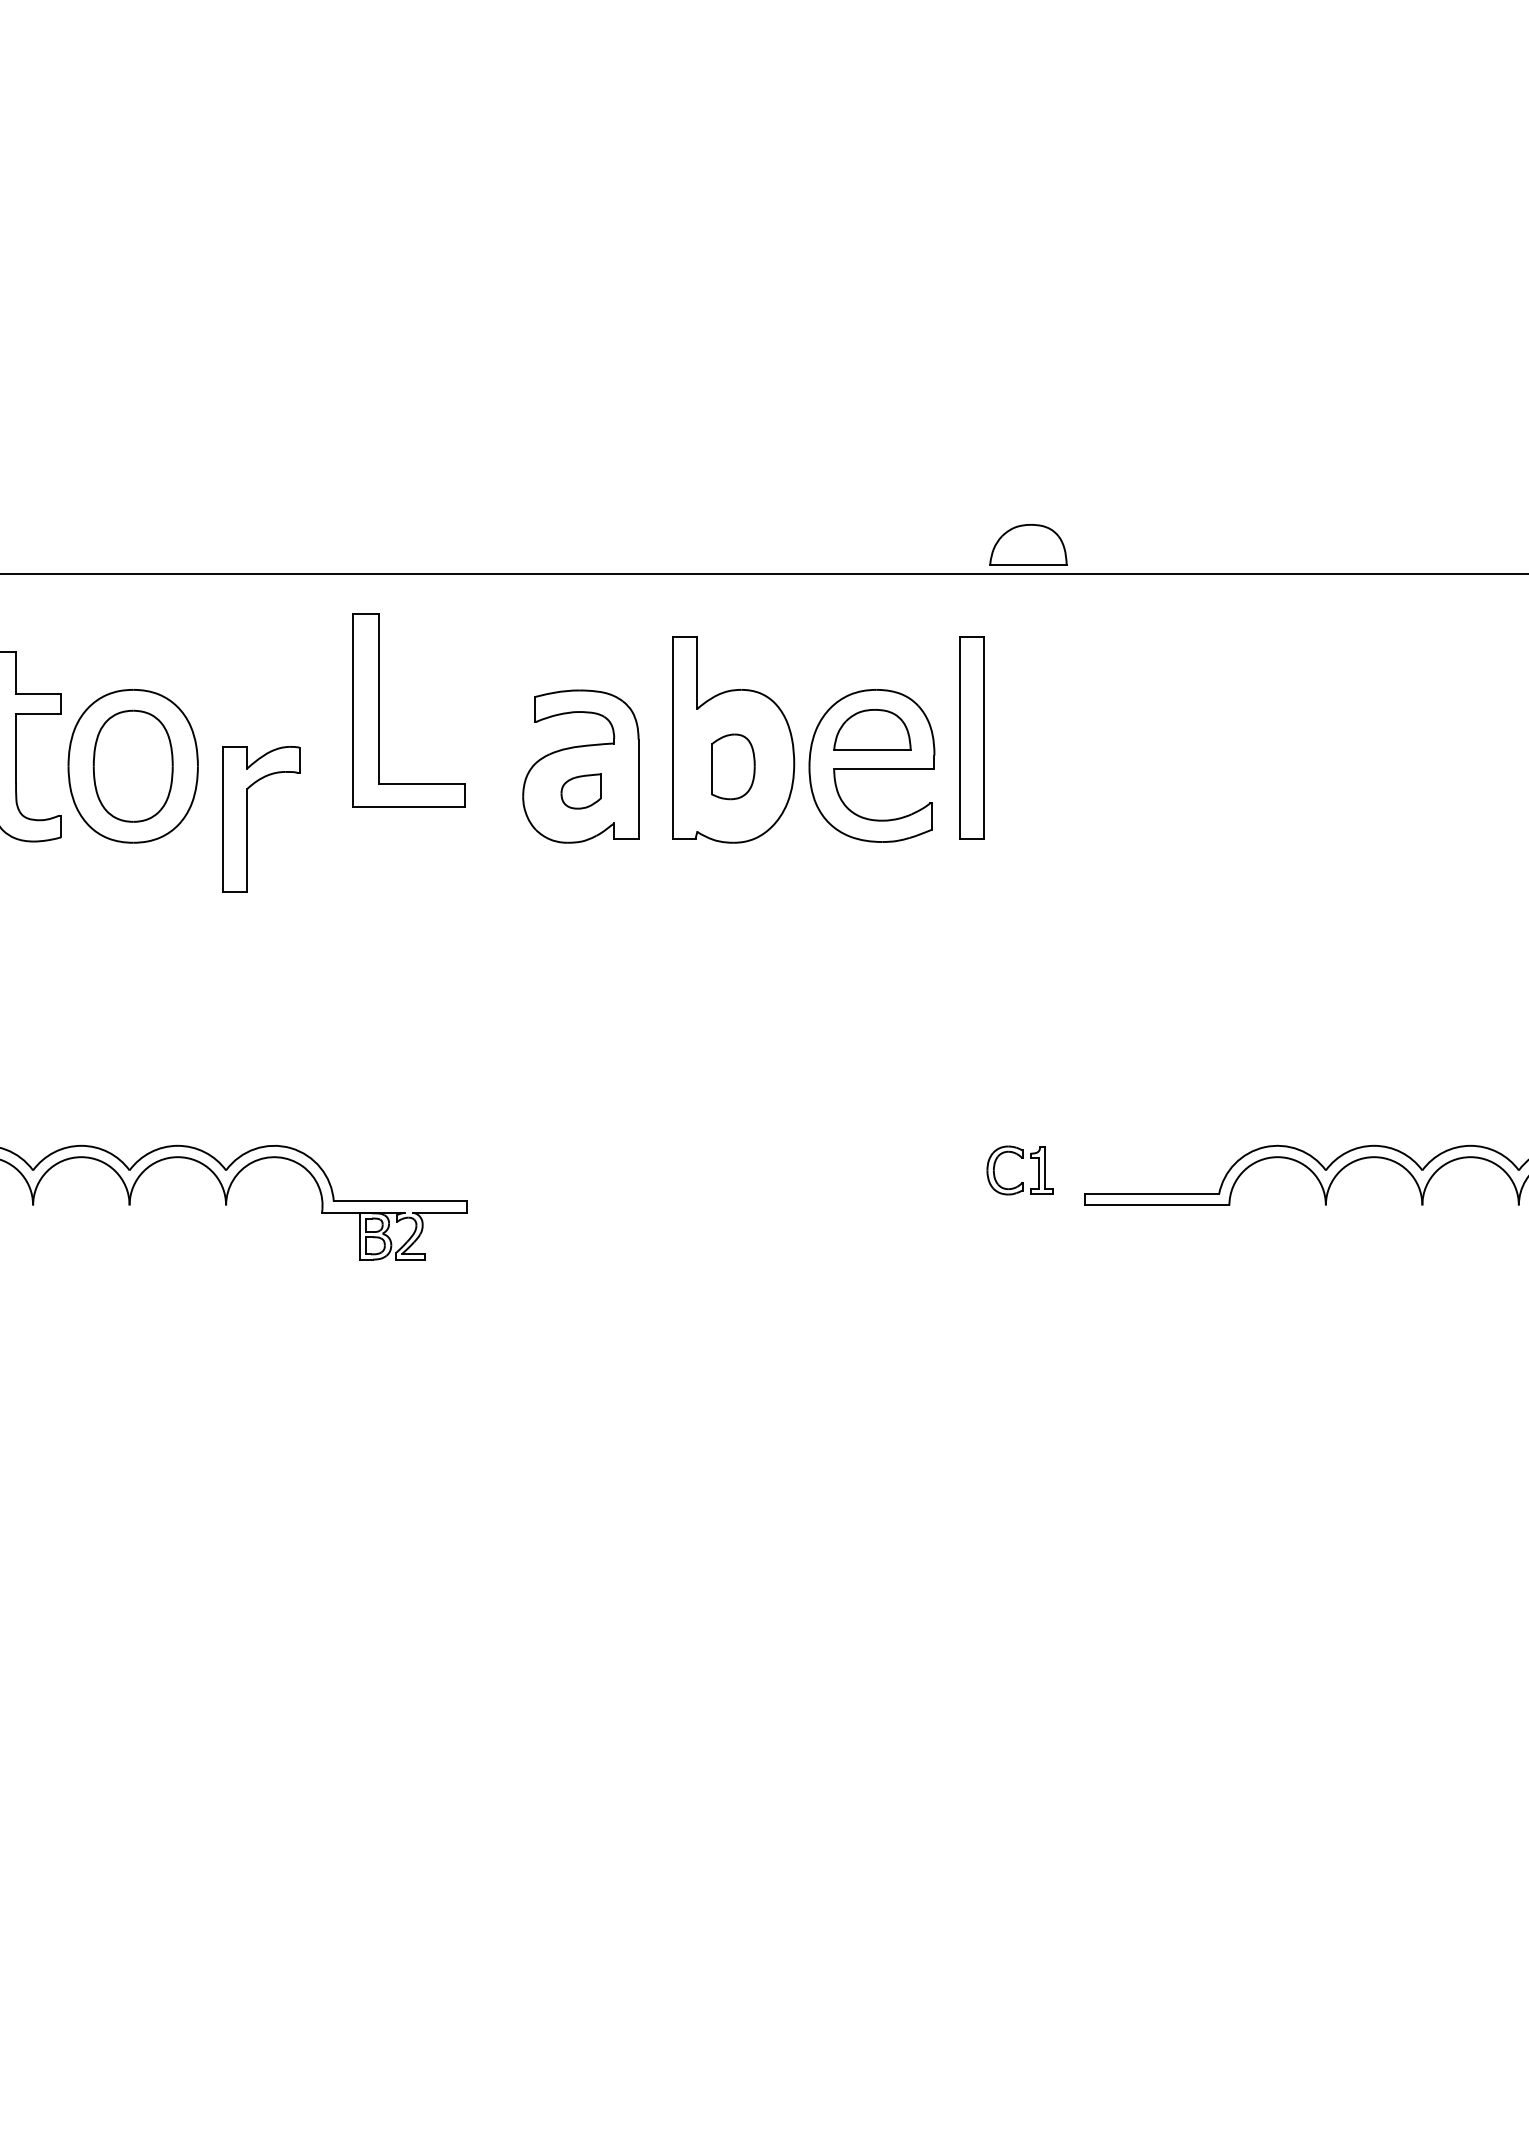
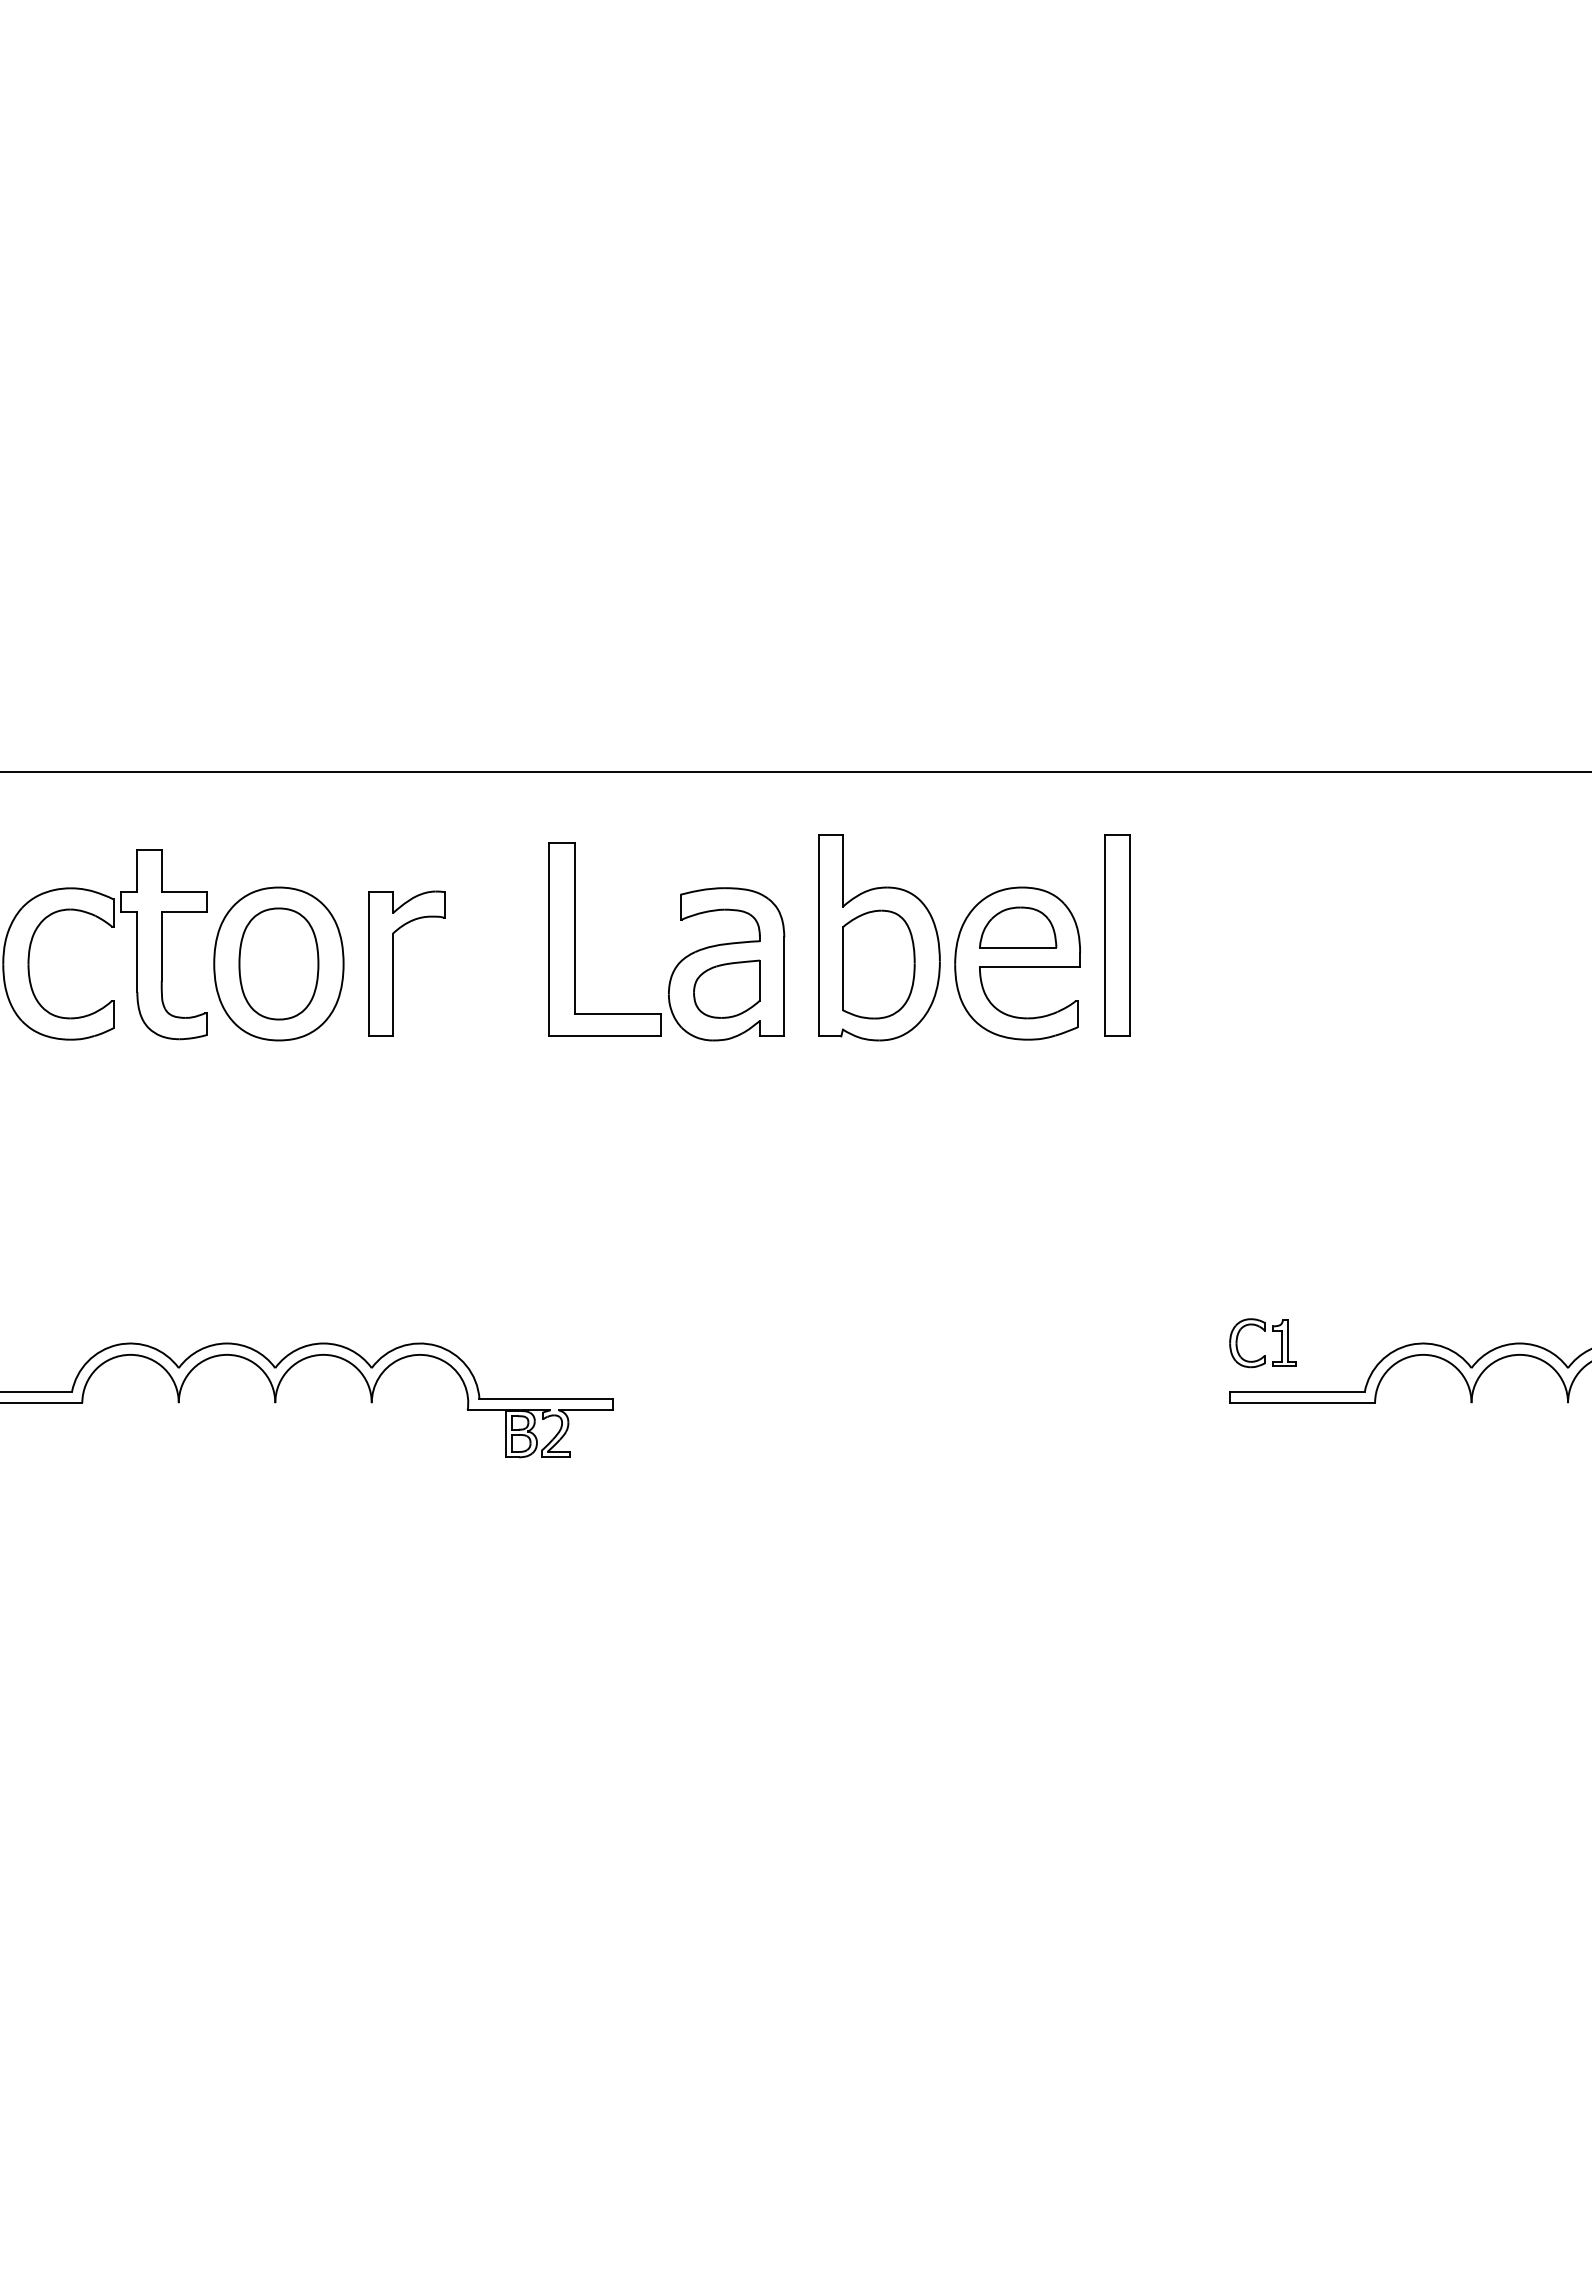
part: (1028, 544) -> (1174, 742), removed
part: (379, 709) -> (575, 939), moved
part: (732, 766) -> (878, 964), size x1.67
part: (580, 790) -> (726, 988), size x1.67
part: (247, 818) -> (393, 963), moved
part: (1020, 1182) -> (1263, 1355), moved

